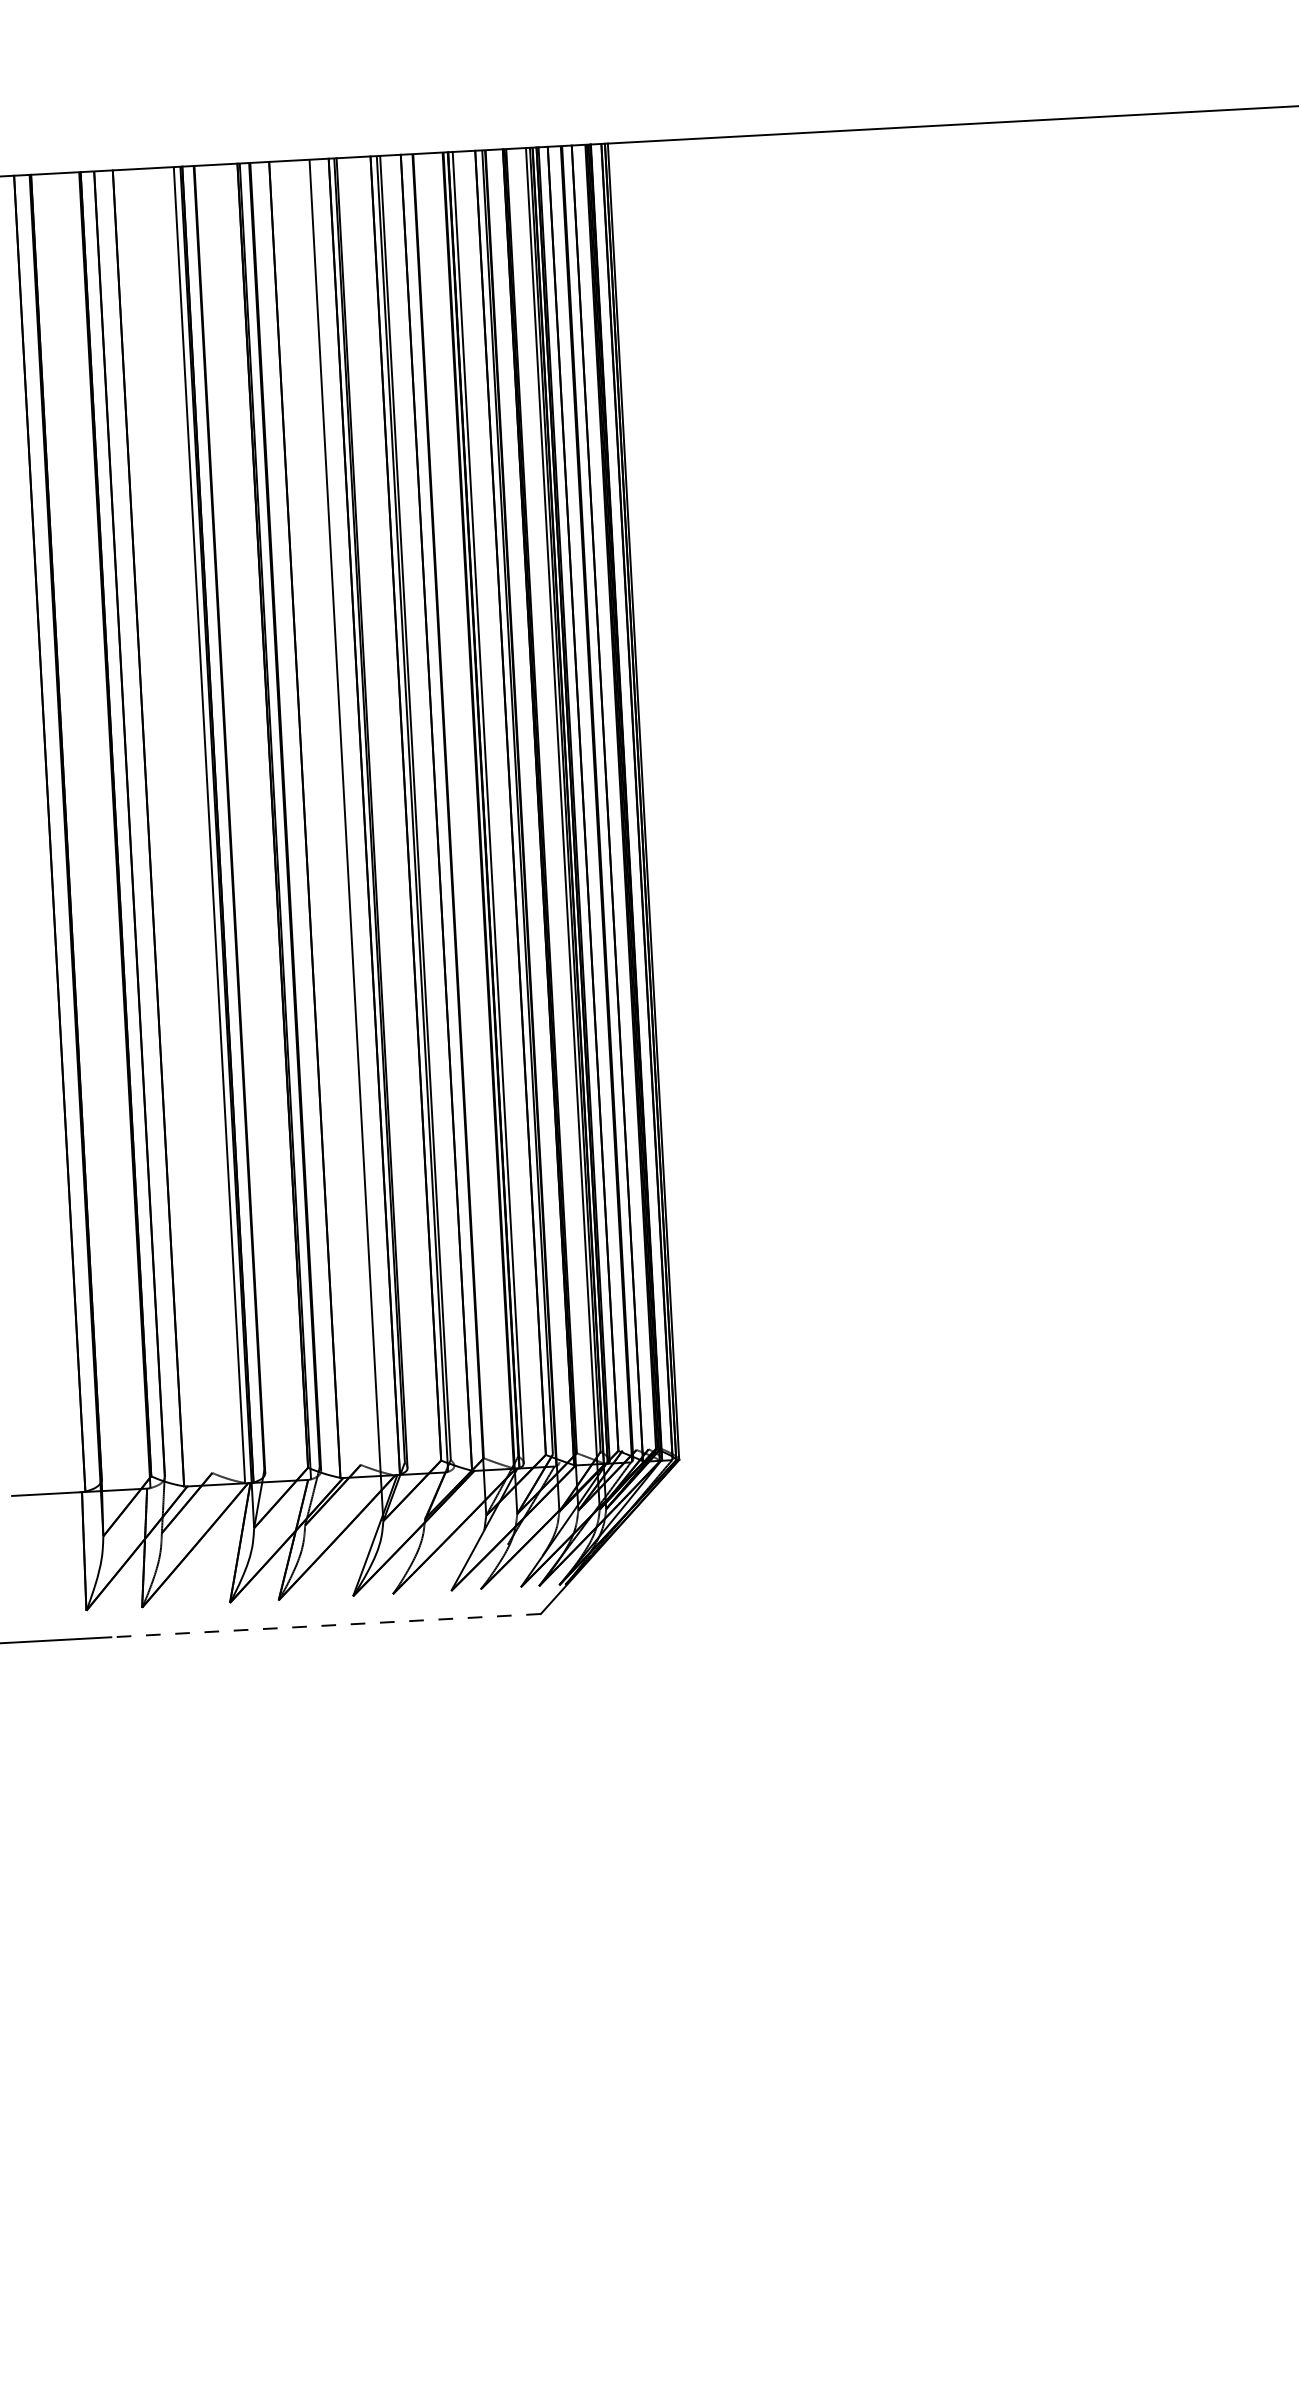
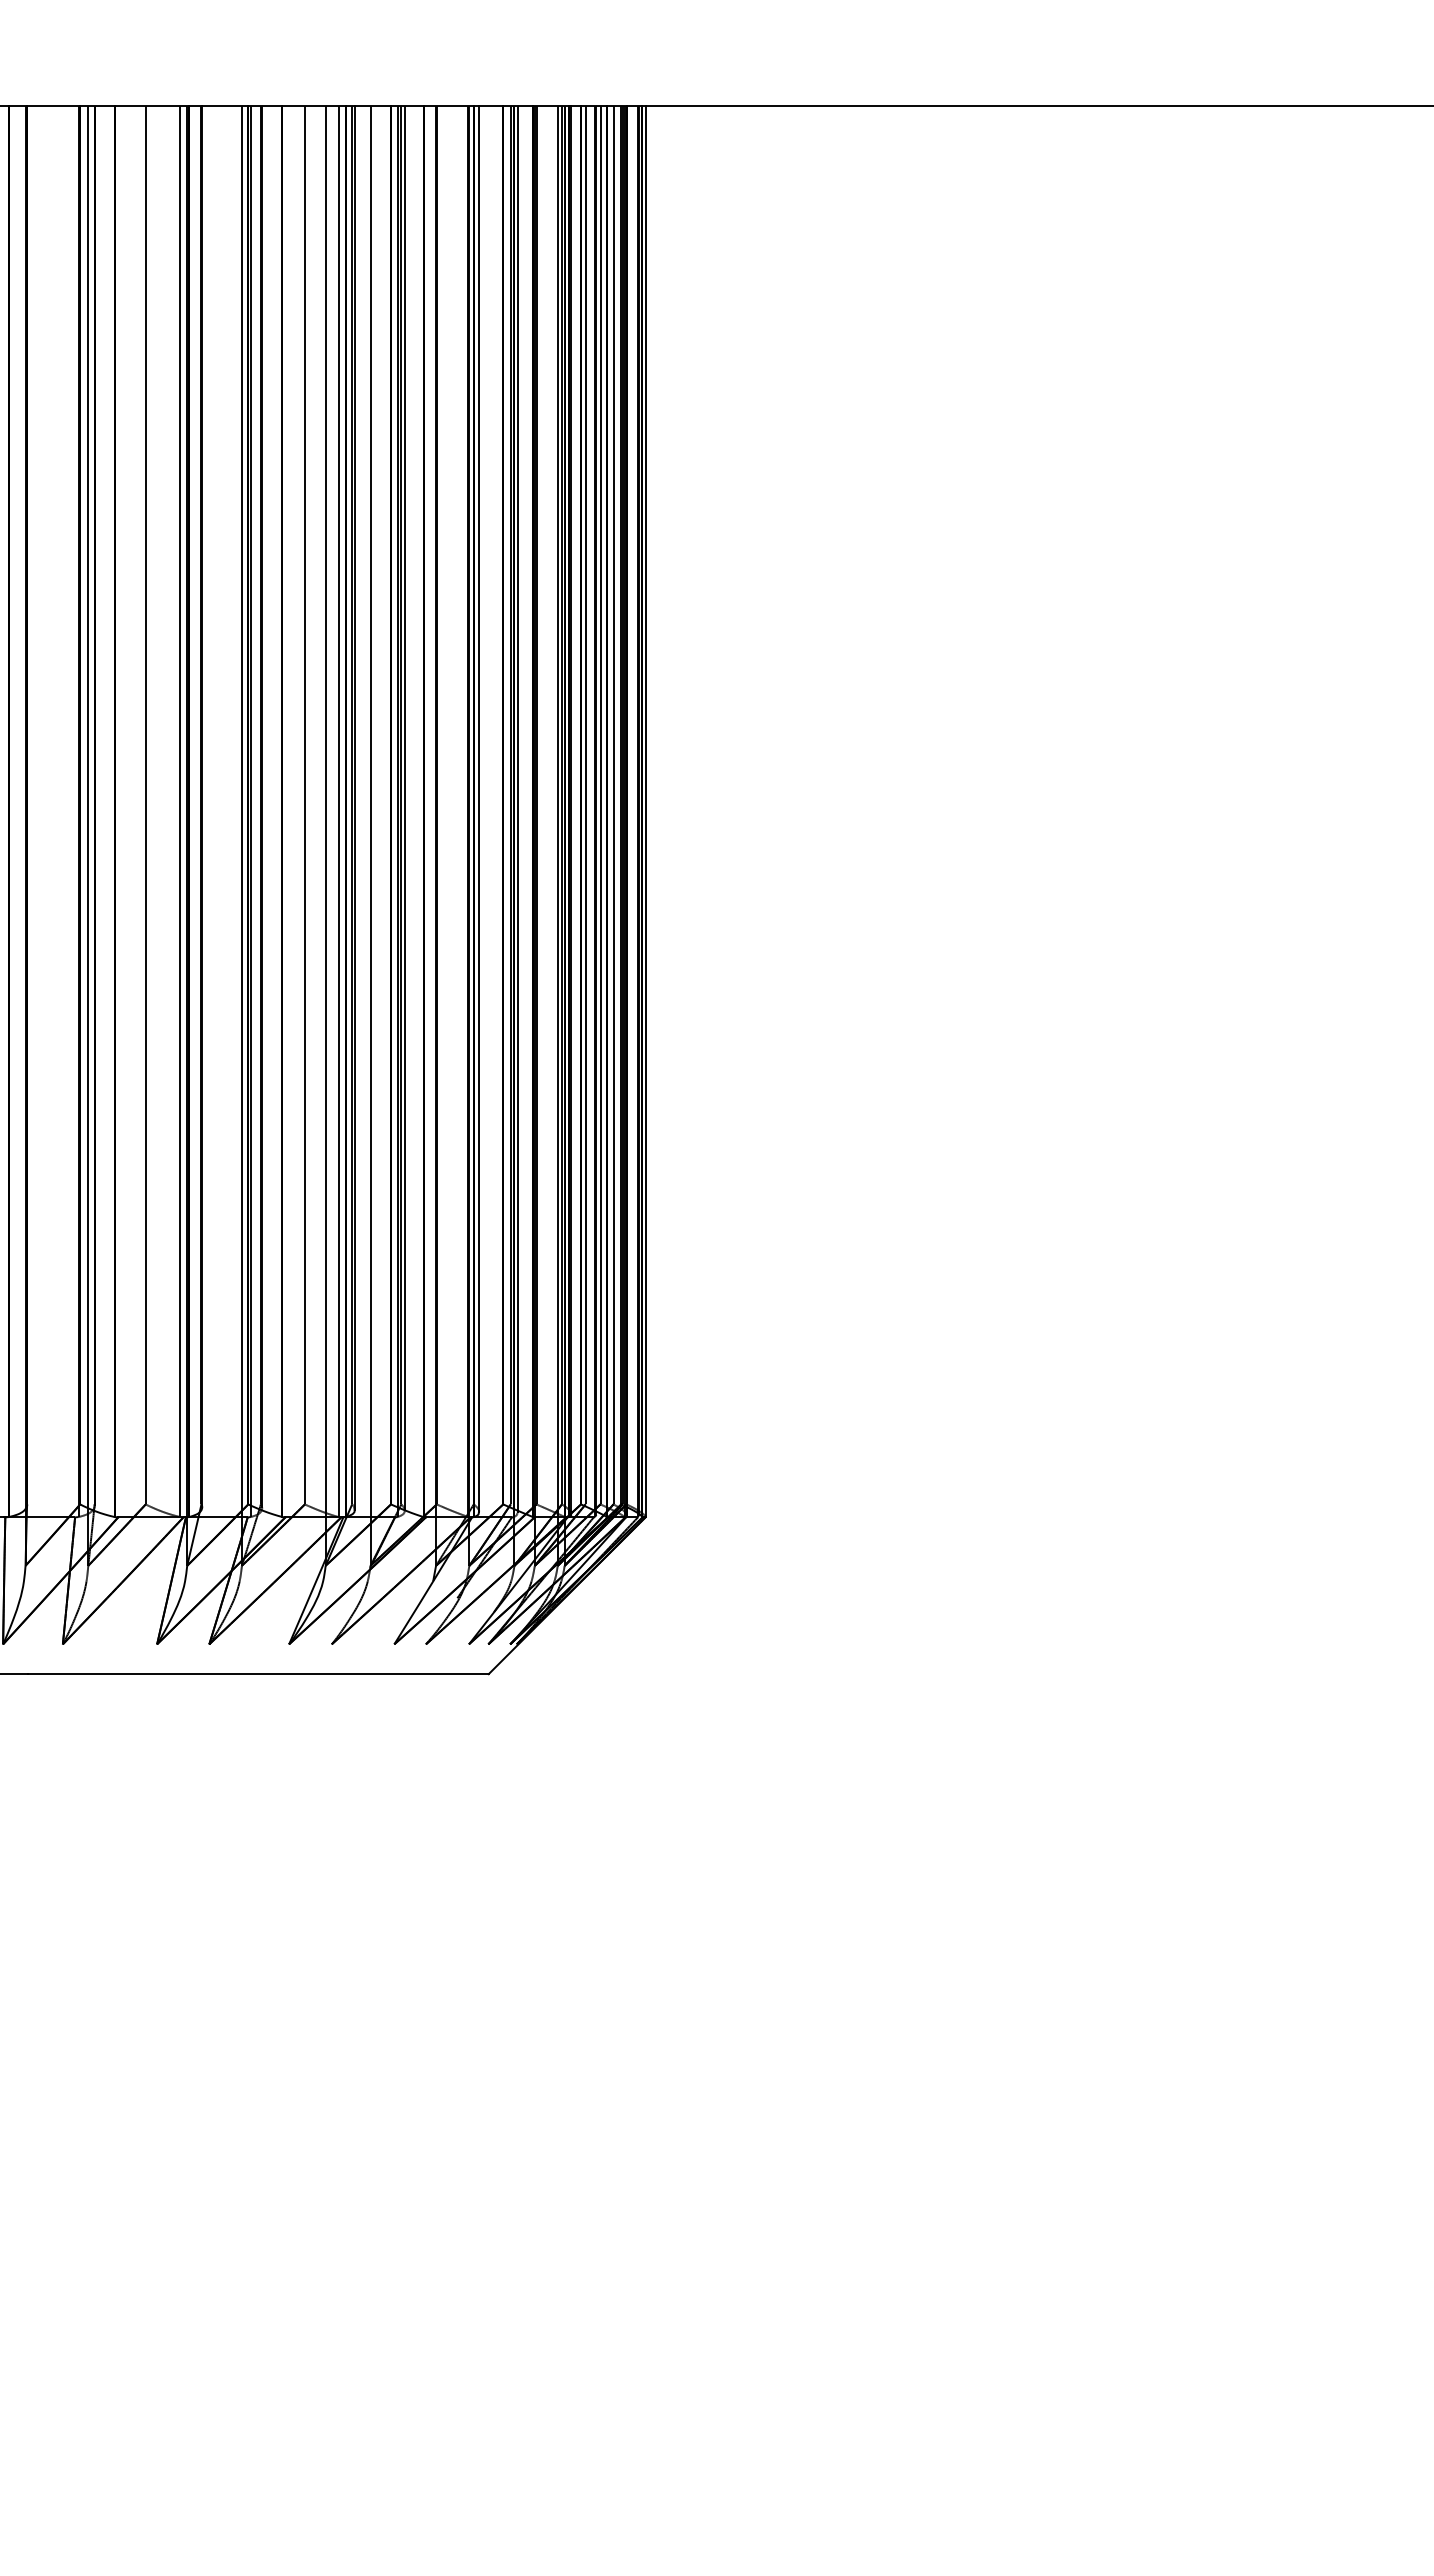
line: (613, 797) -> (613, 805), added
line: (587, 798) -> (585, 805), added
line: (601, 798) -> (600, 805), added
line: (524, 806) -> (517, 809), added
line: (418, 810) -> (404, 808), added
line: (325, 813) -> (304, 805), added
line: (357, 816) -> (338, 811), added
line: (176, 821) -> (145, 805), added
line: (388, 837) -> (370, 835), added
line: (267, 844) -> (241, 835), added
line: (125, 851) -> (88, 835), added
line: (325, 1625) -> (257, 1674), dashed -> solid

